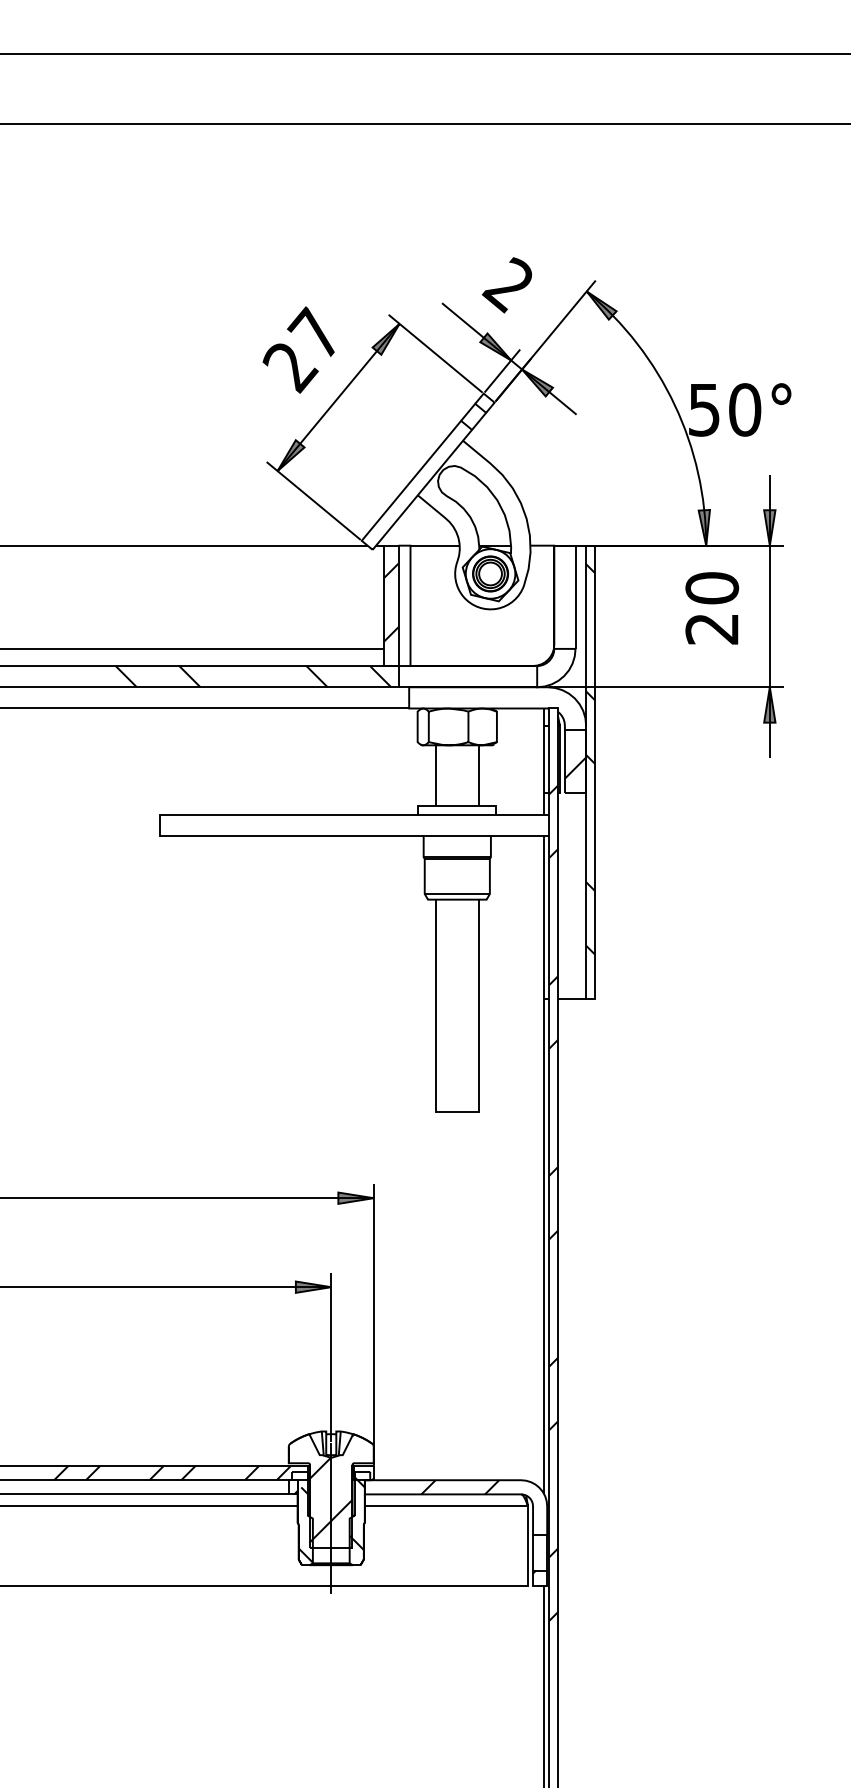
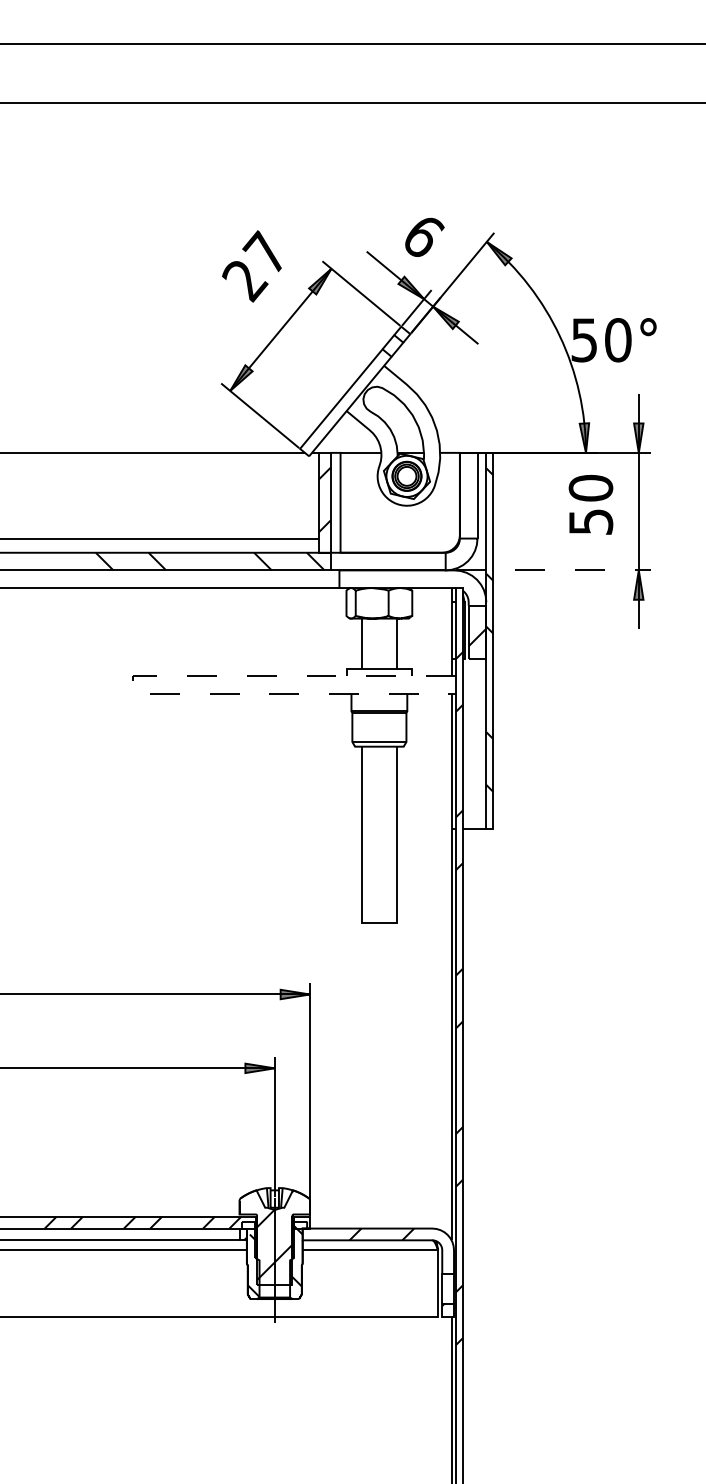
text: (508, 285) -> (421, 236), 2 -> 6
text: (298, 349) -> (251, 265), moved
text: (712, 629) -> (591, 522), 20 -> 50
line: (667, 687) -> (553, 570), solid -> dashed
line: (159, 825) -> (132, 685), solid -> dashed

